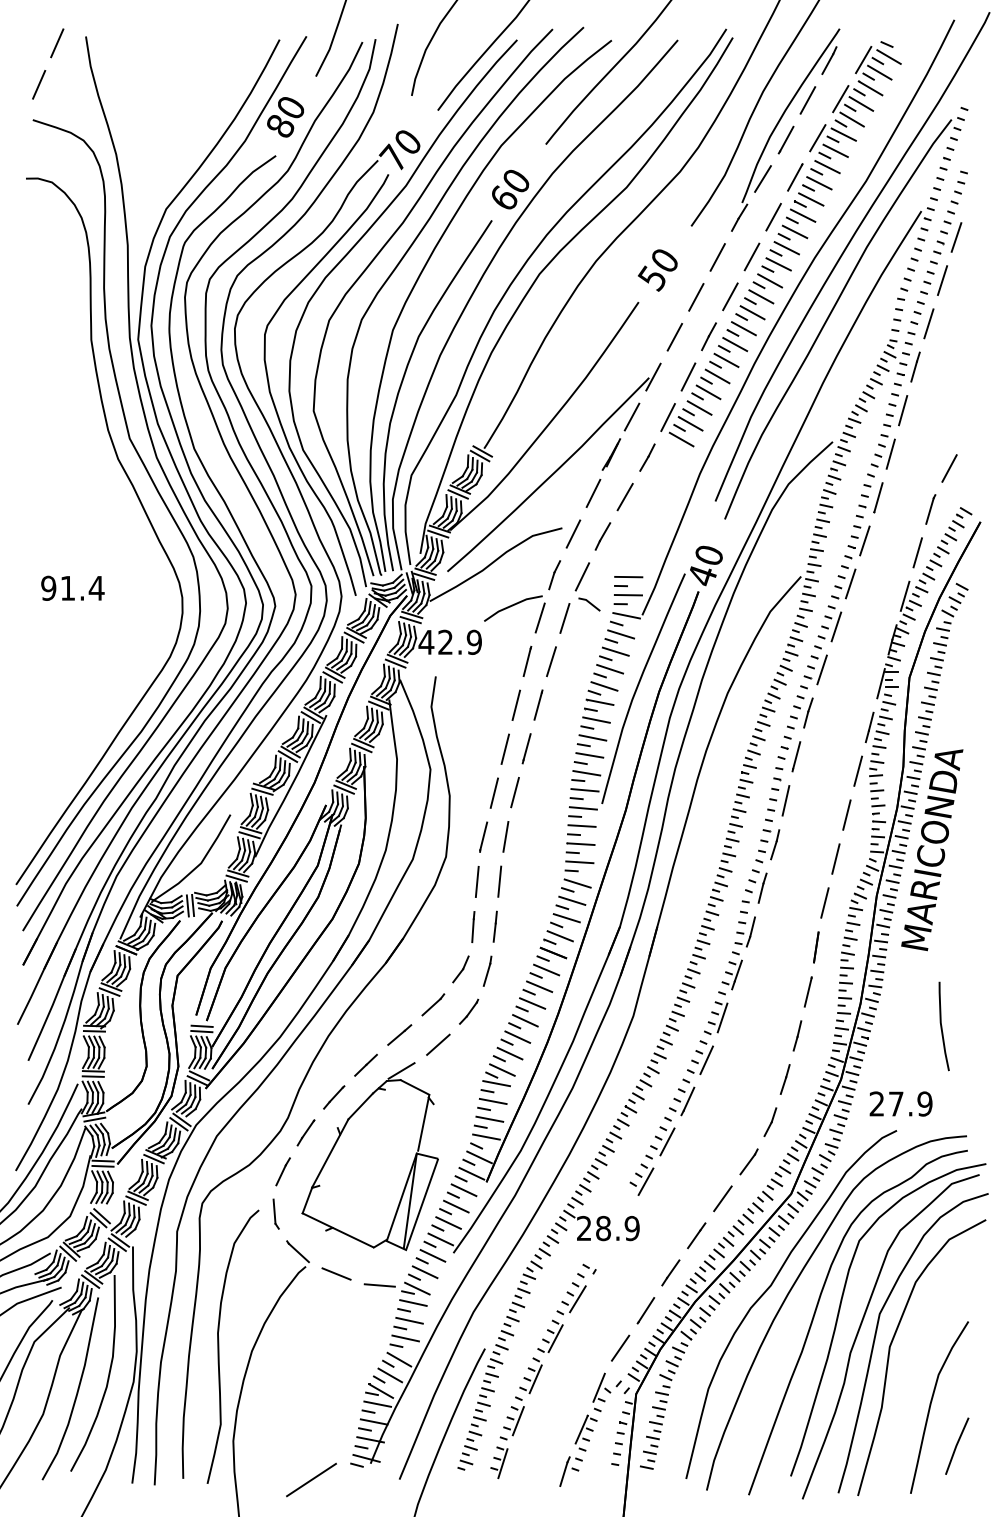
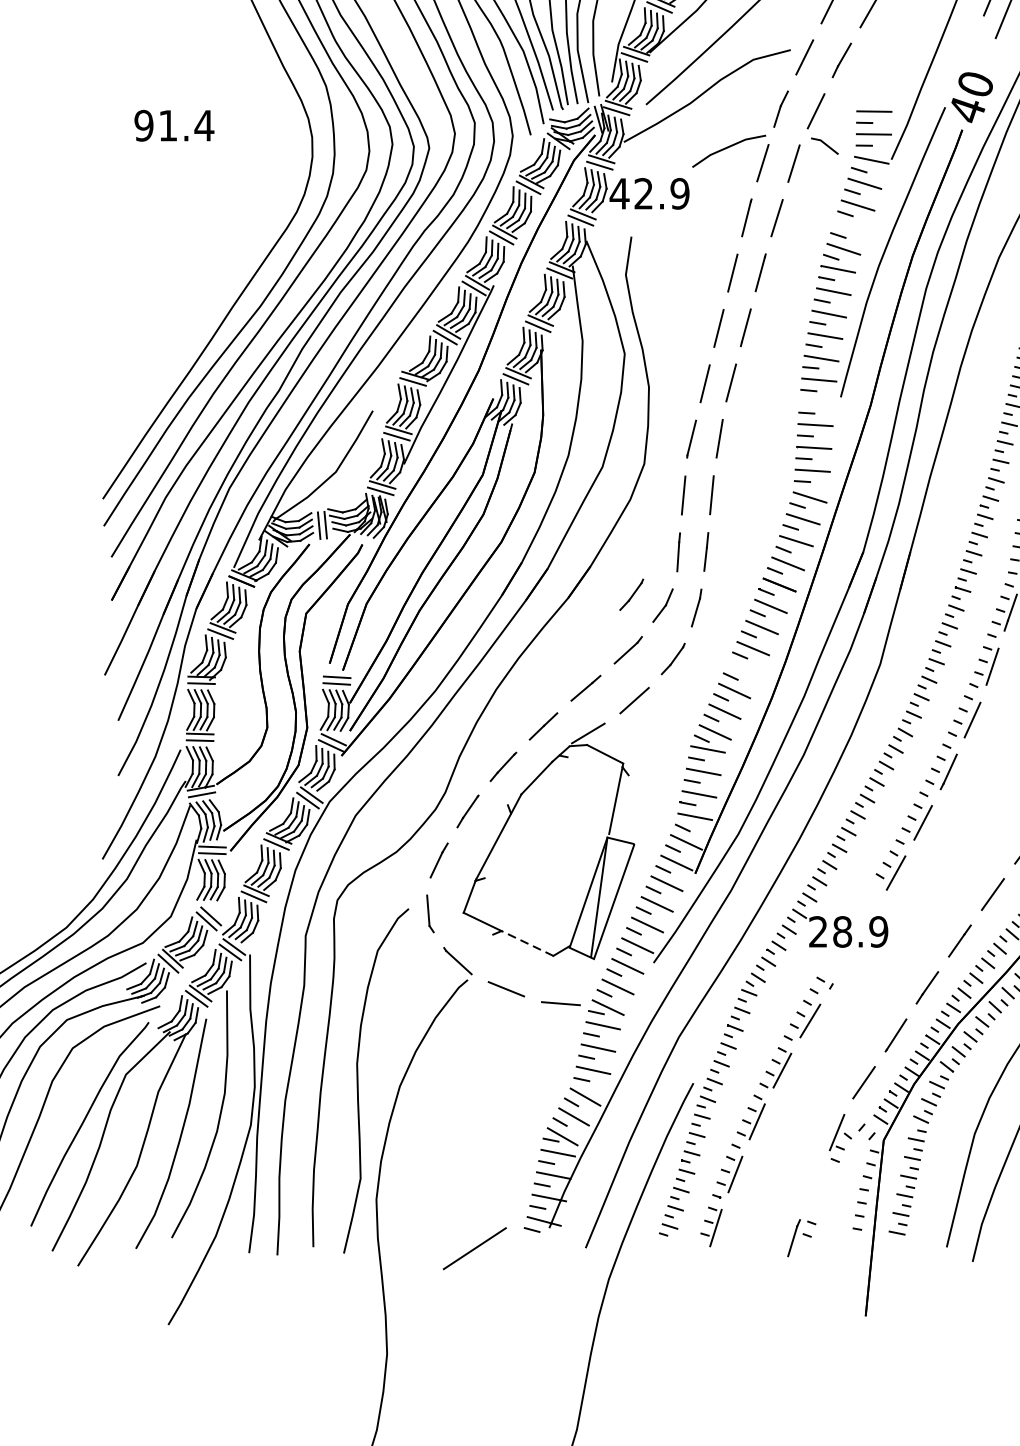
line: (610, 668) -> (851, 226), removed
line: (582, 808) -> (816, 403), removed
part: (436, 960) -> (632, 594), added
line: (525, 1020) -> (744, 669), removed
line: (352, 1237) -> (526, 943), solid -> dashed
part: (585, 1432) -> (819, 1188), removed

